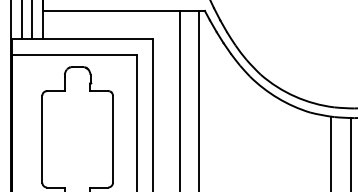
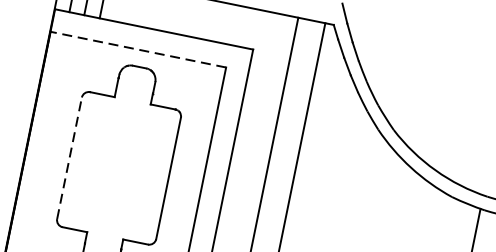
line: (74, 55) -> (138, 50), solid -> dashed
line: (42, 138) -> (70, 157), solid -> dashed

